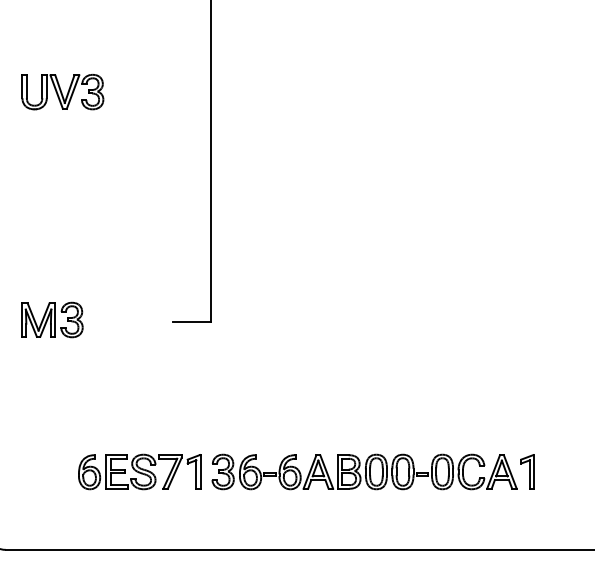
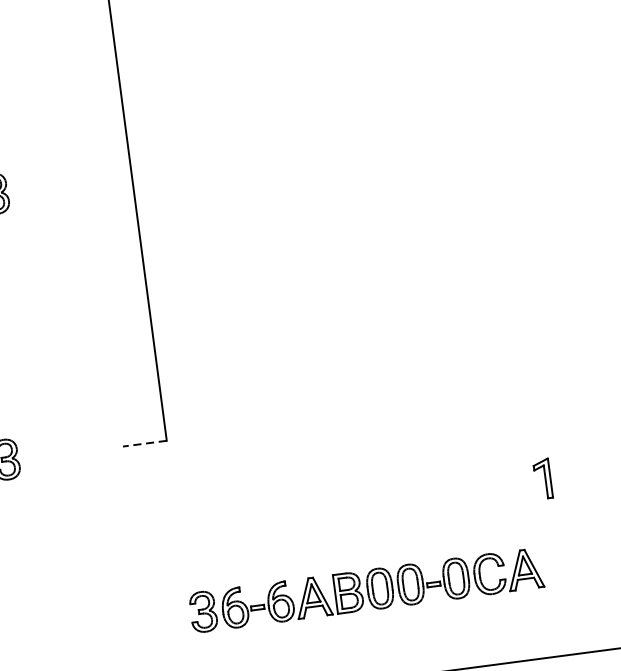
line: (192, 321) -> (145, 443), solid -> dashed
part: (139, 471) -> (107, 623), removed
part: (527, 471) -> (542, 478), moved

